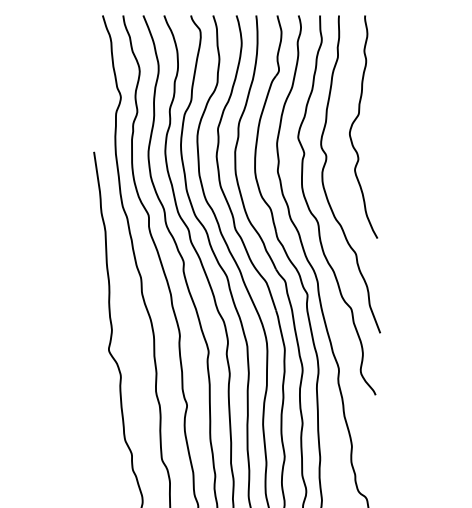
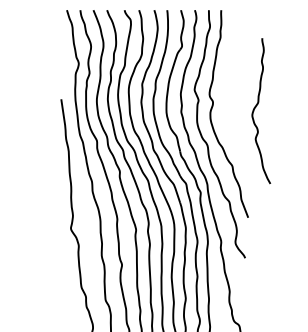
curve: (356, 121) -> (256, 107), moved

